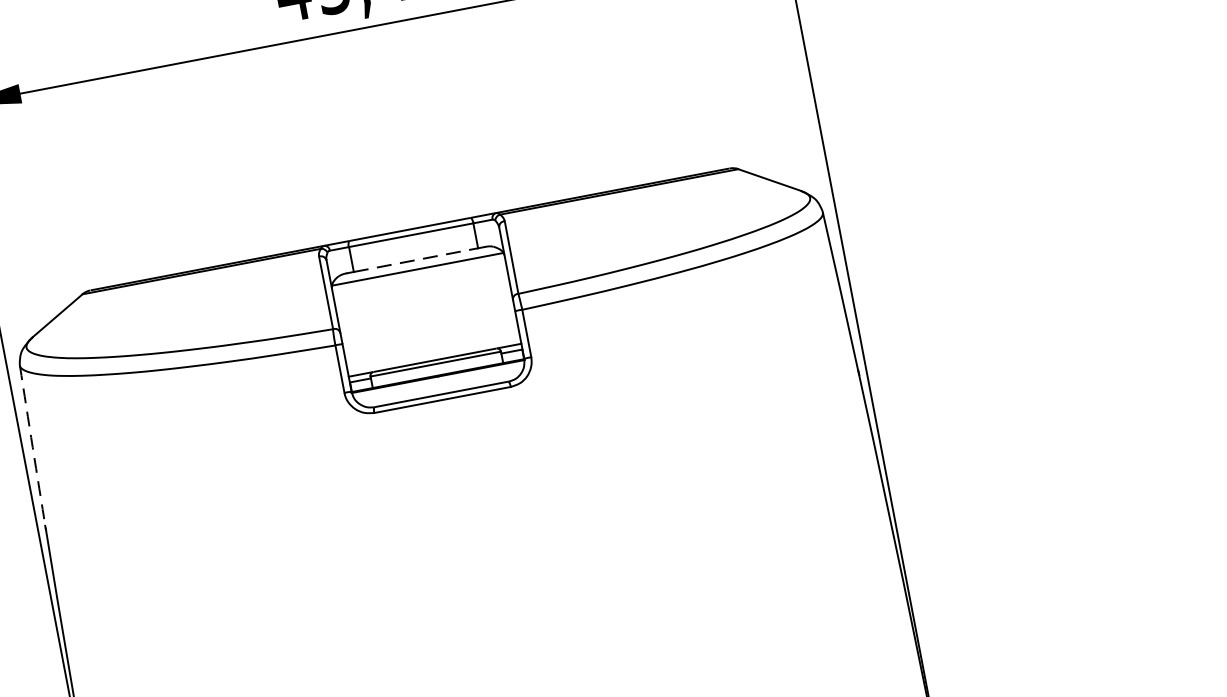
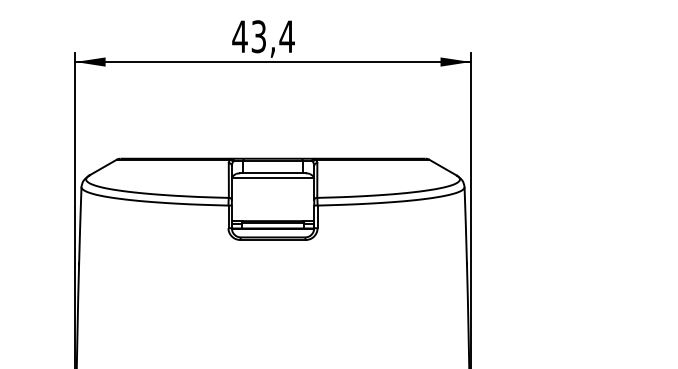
line: (416, 260) -> (273, 173), dashed -> solid
arc: (33, 448) -> (80, 226), dashed -> solid

